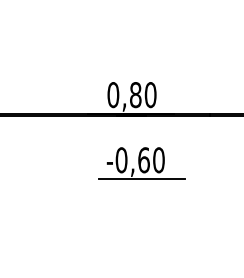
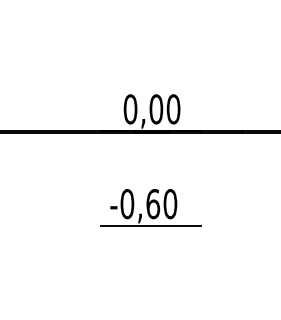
text: (135, 94) -> (156, 108), 0,80 -> 0,00
part: (141, 163) -> (150, 207), moved

